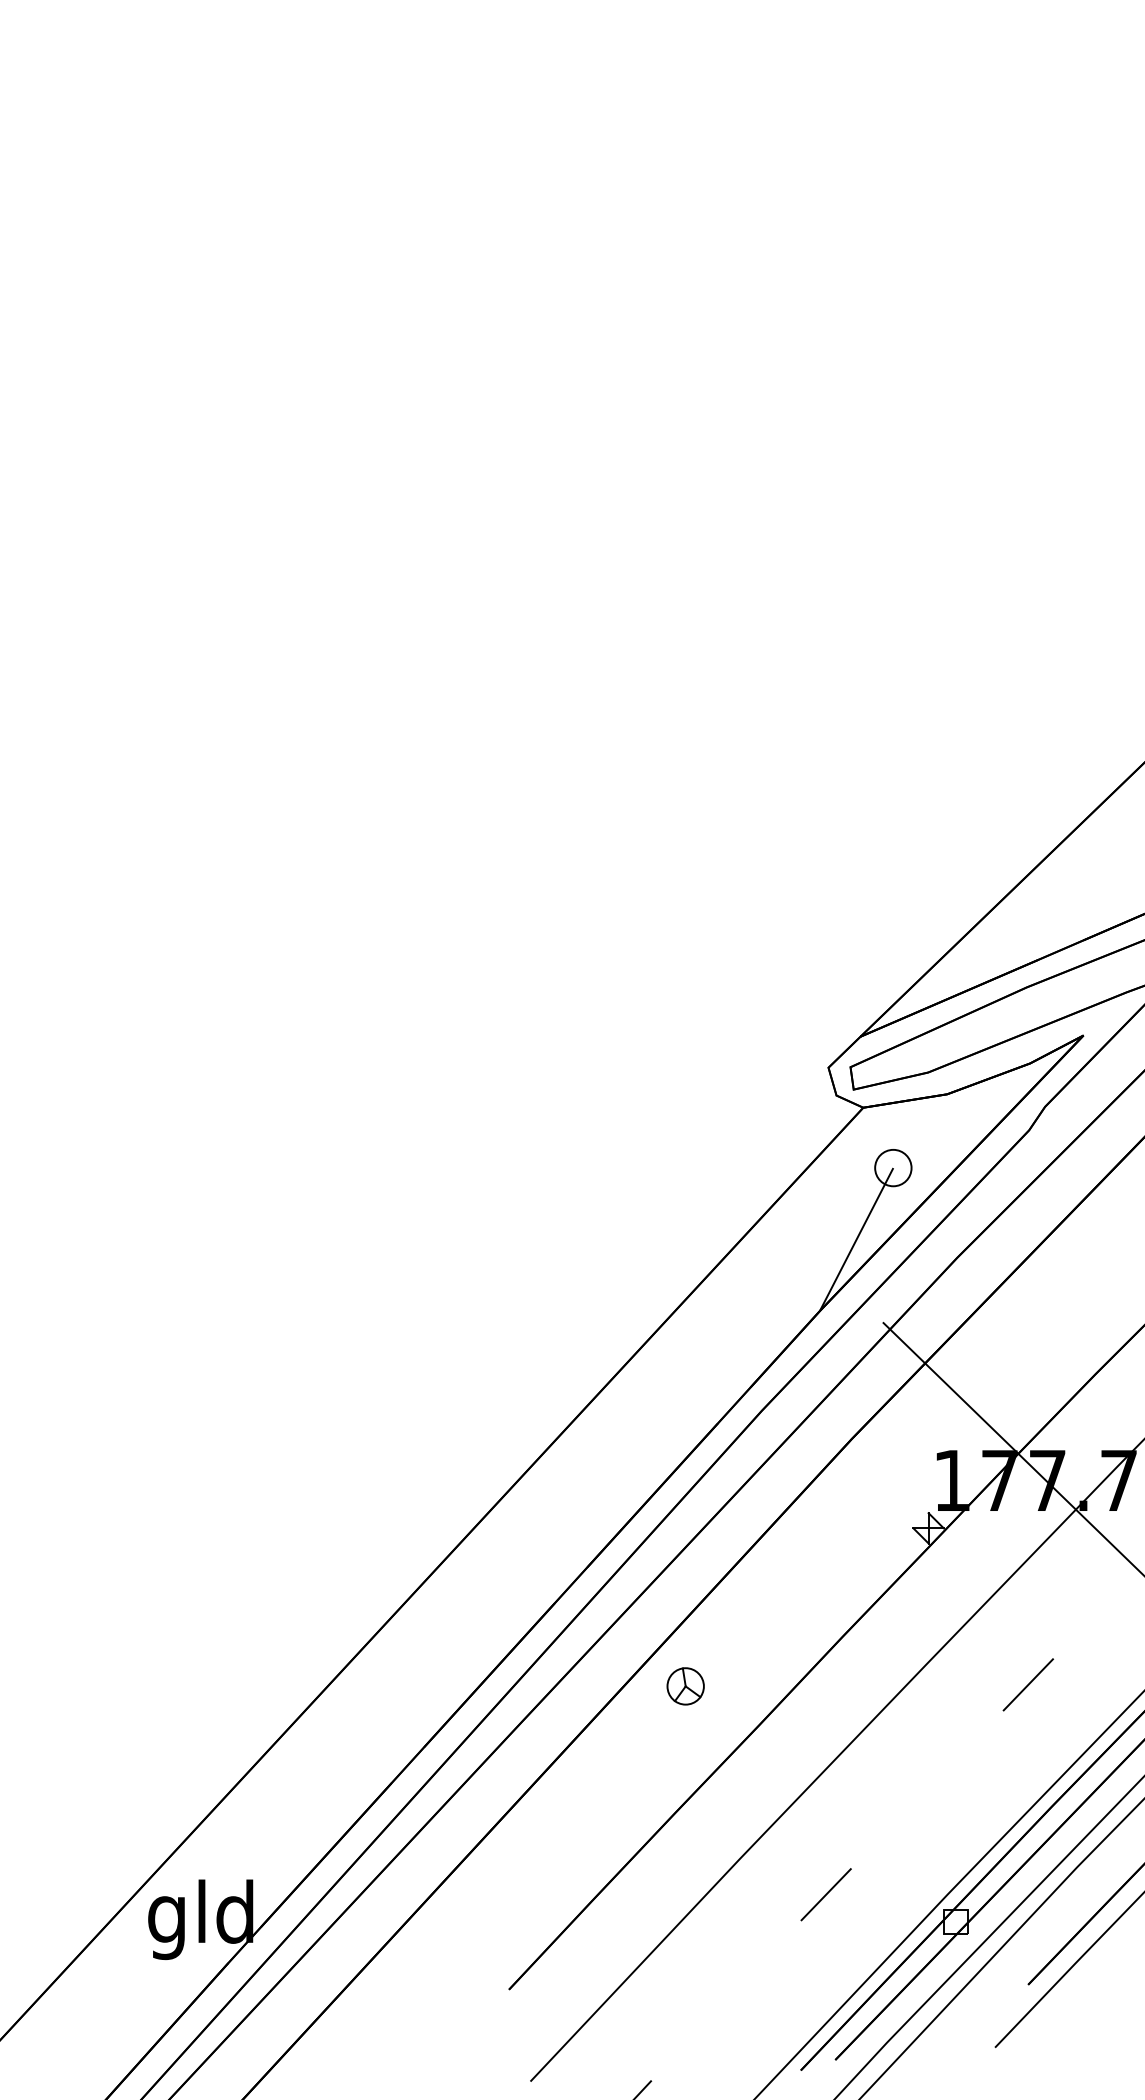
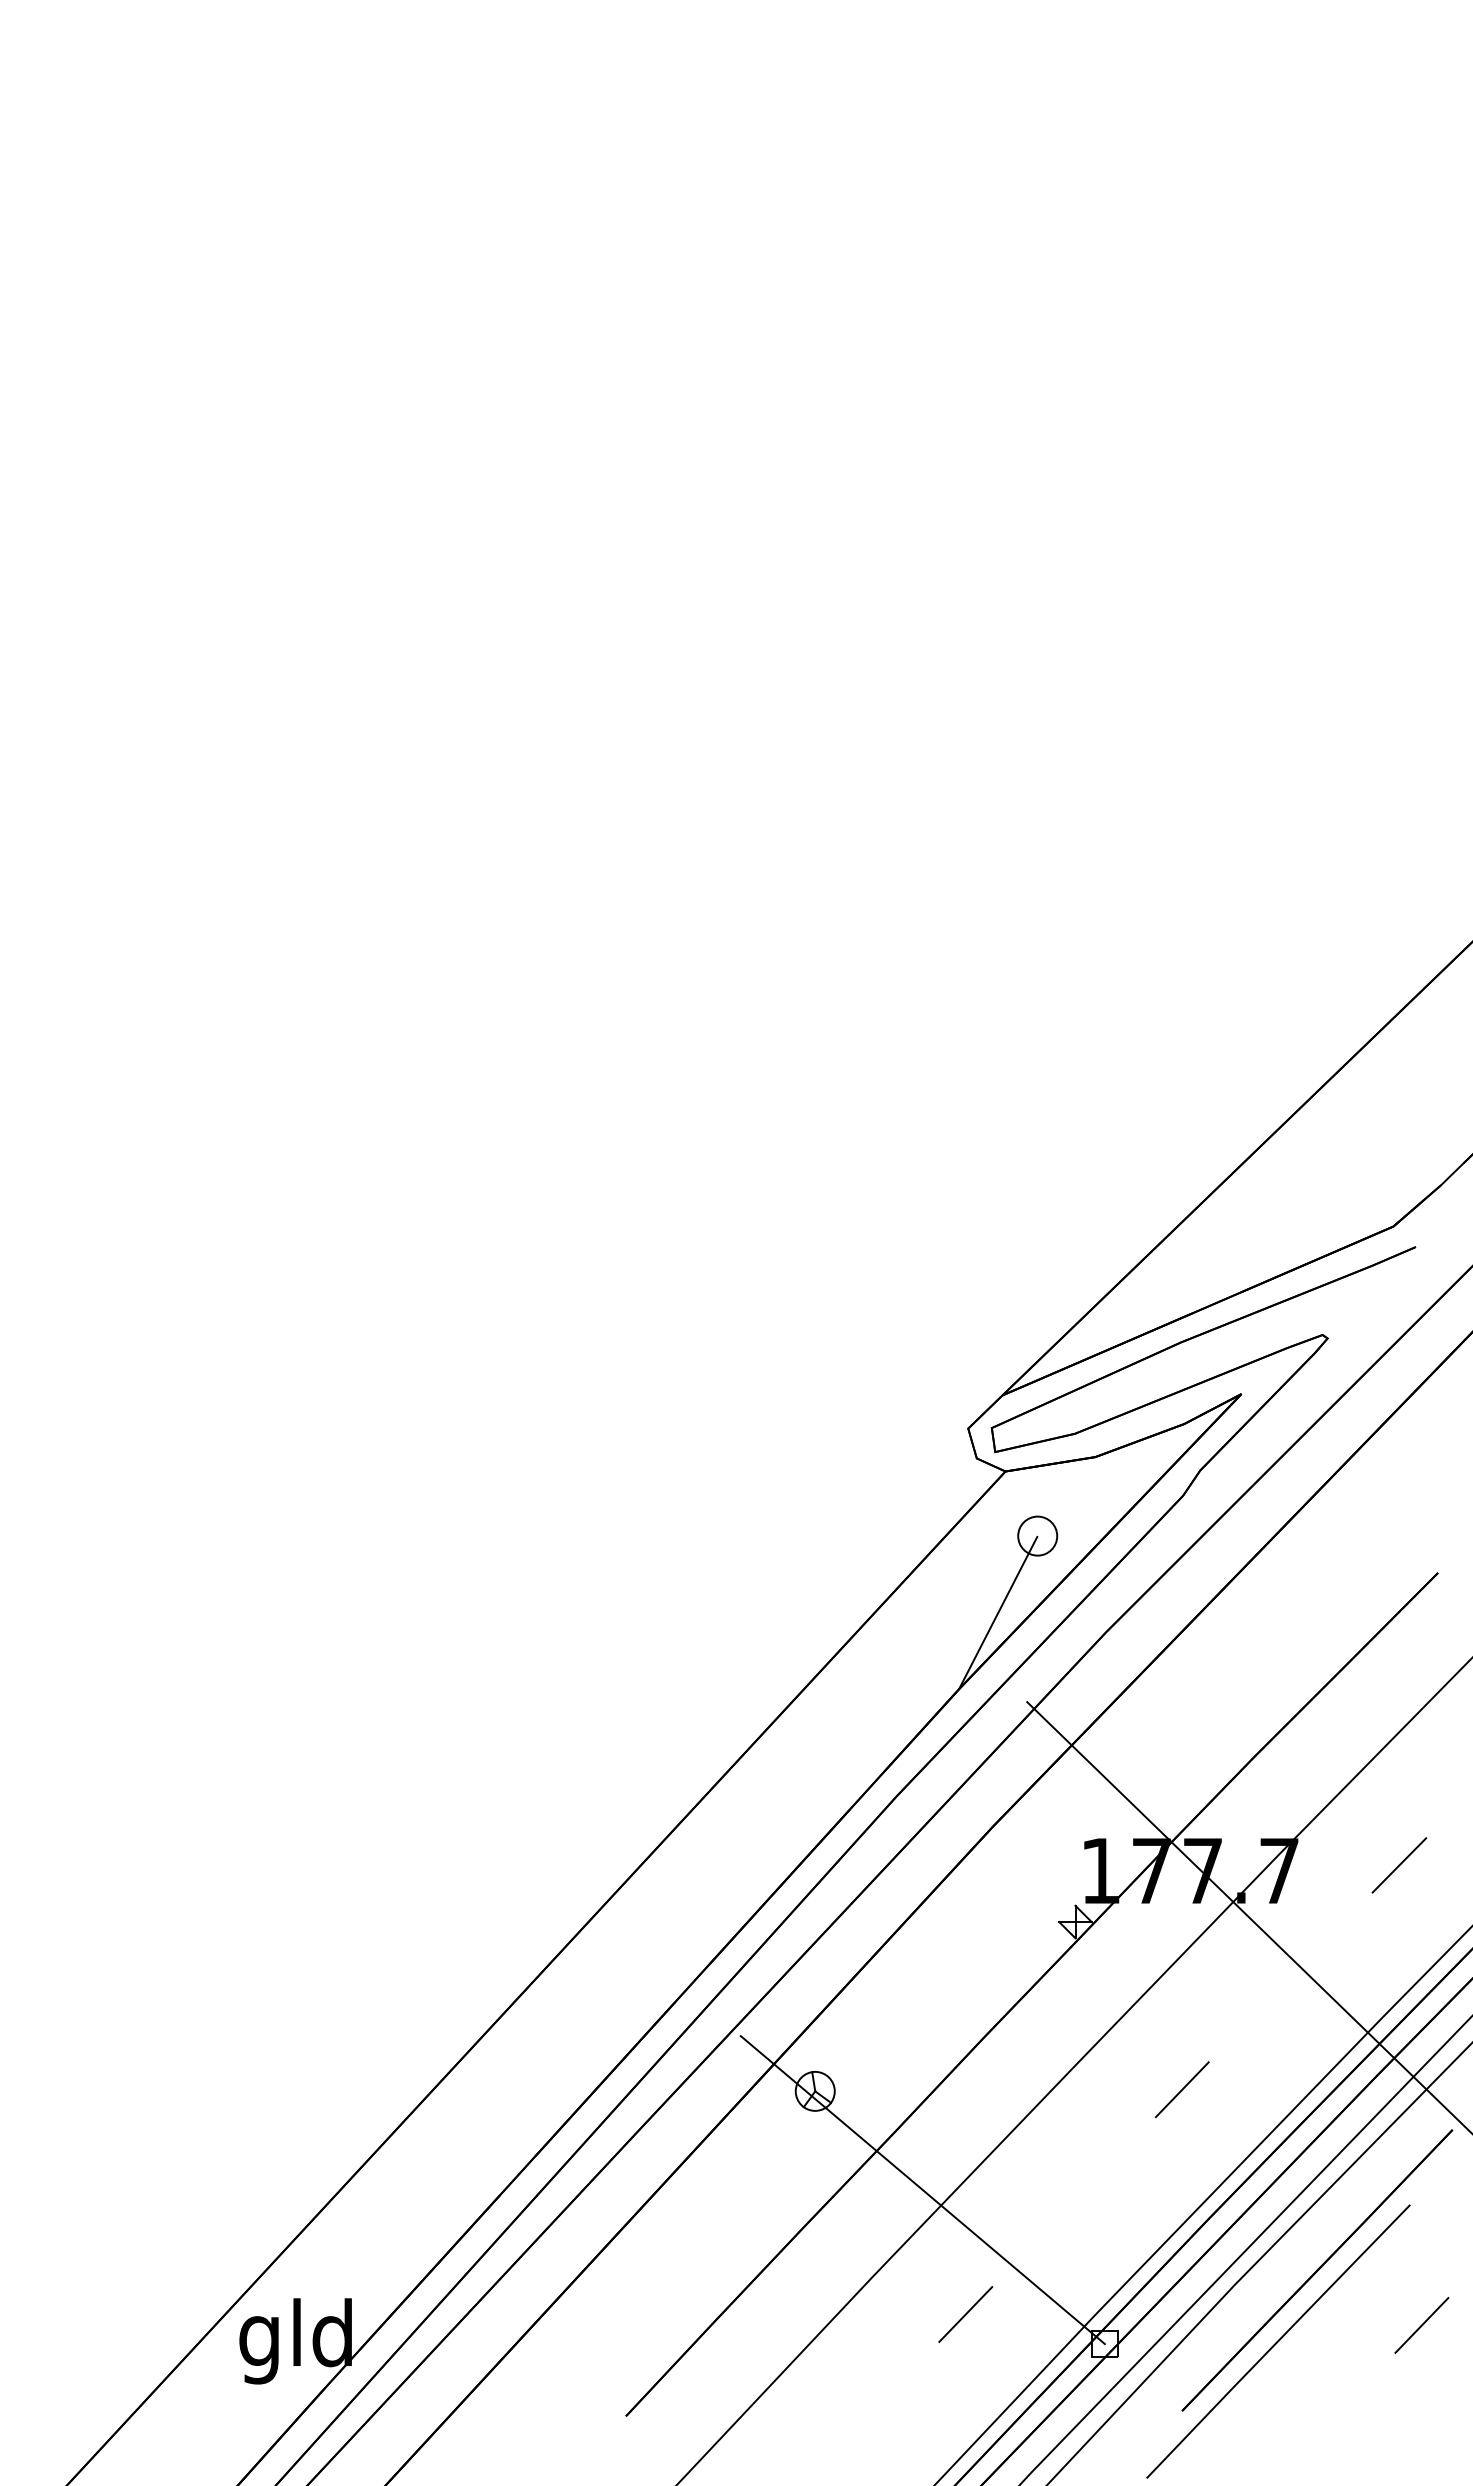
line: (785, 1778) -> (922, 2190), added

